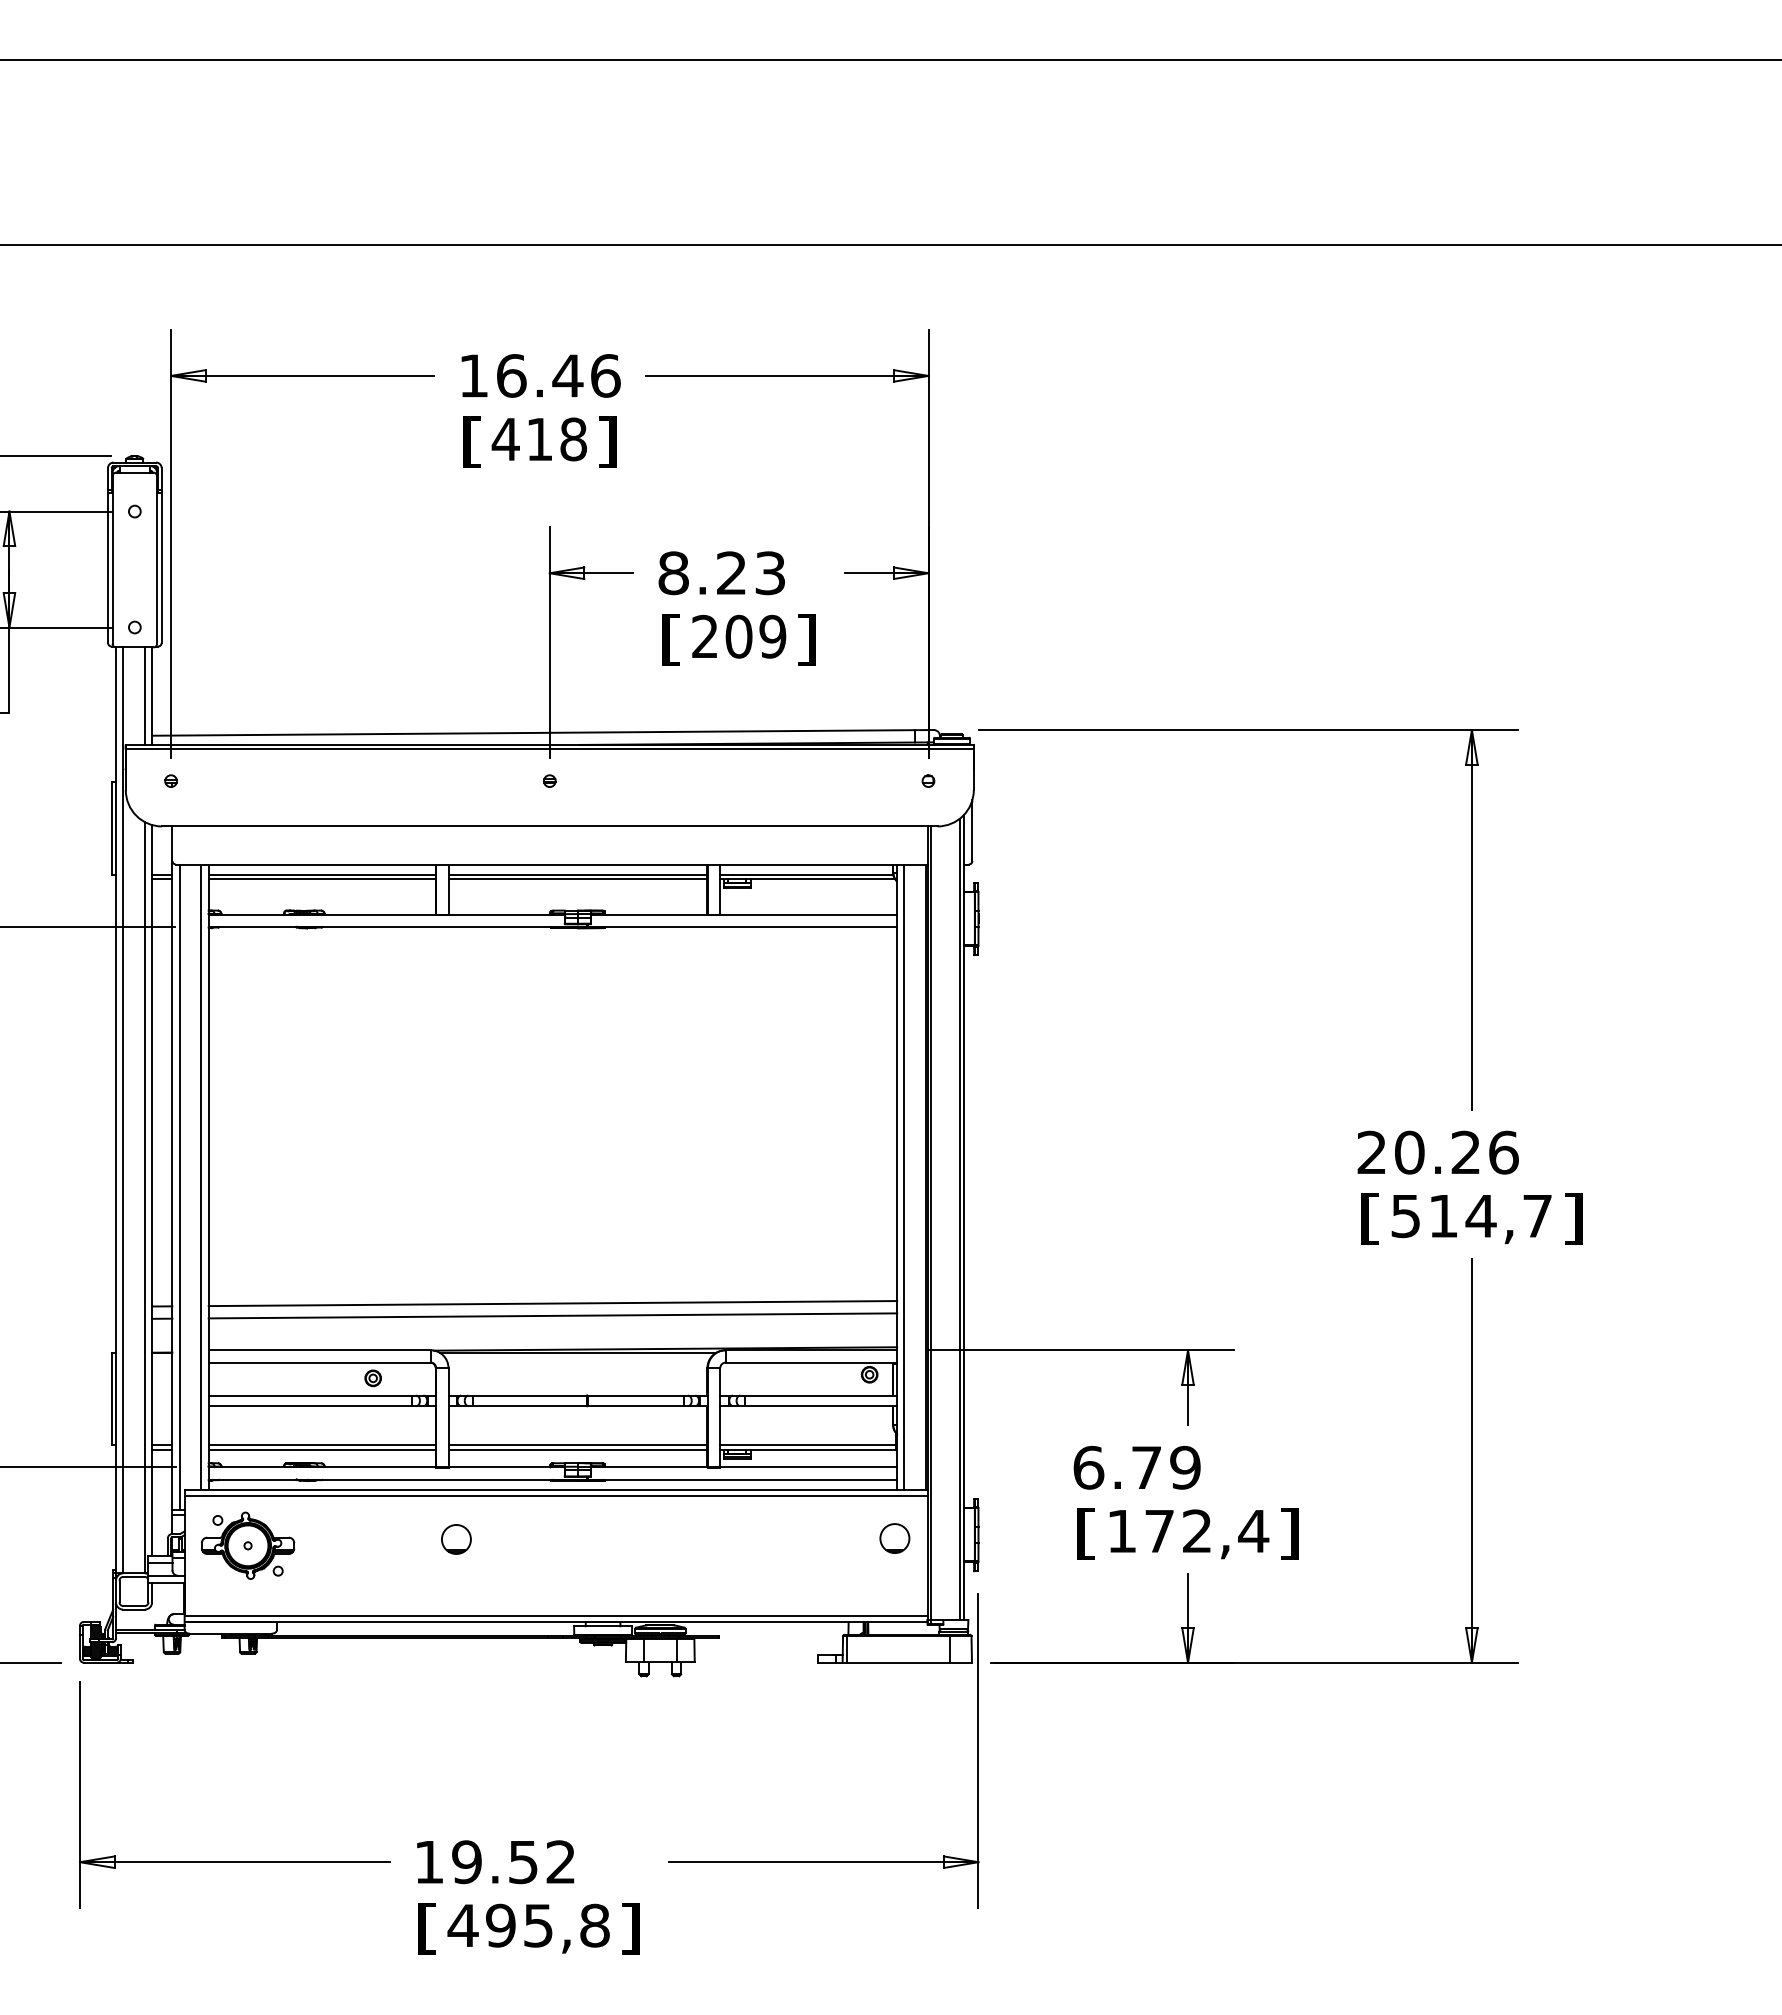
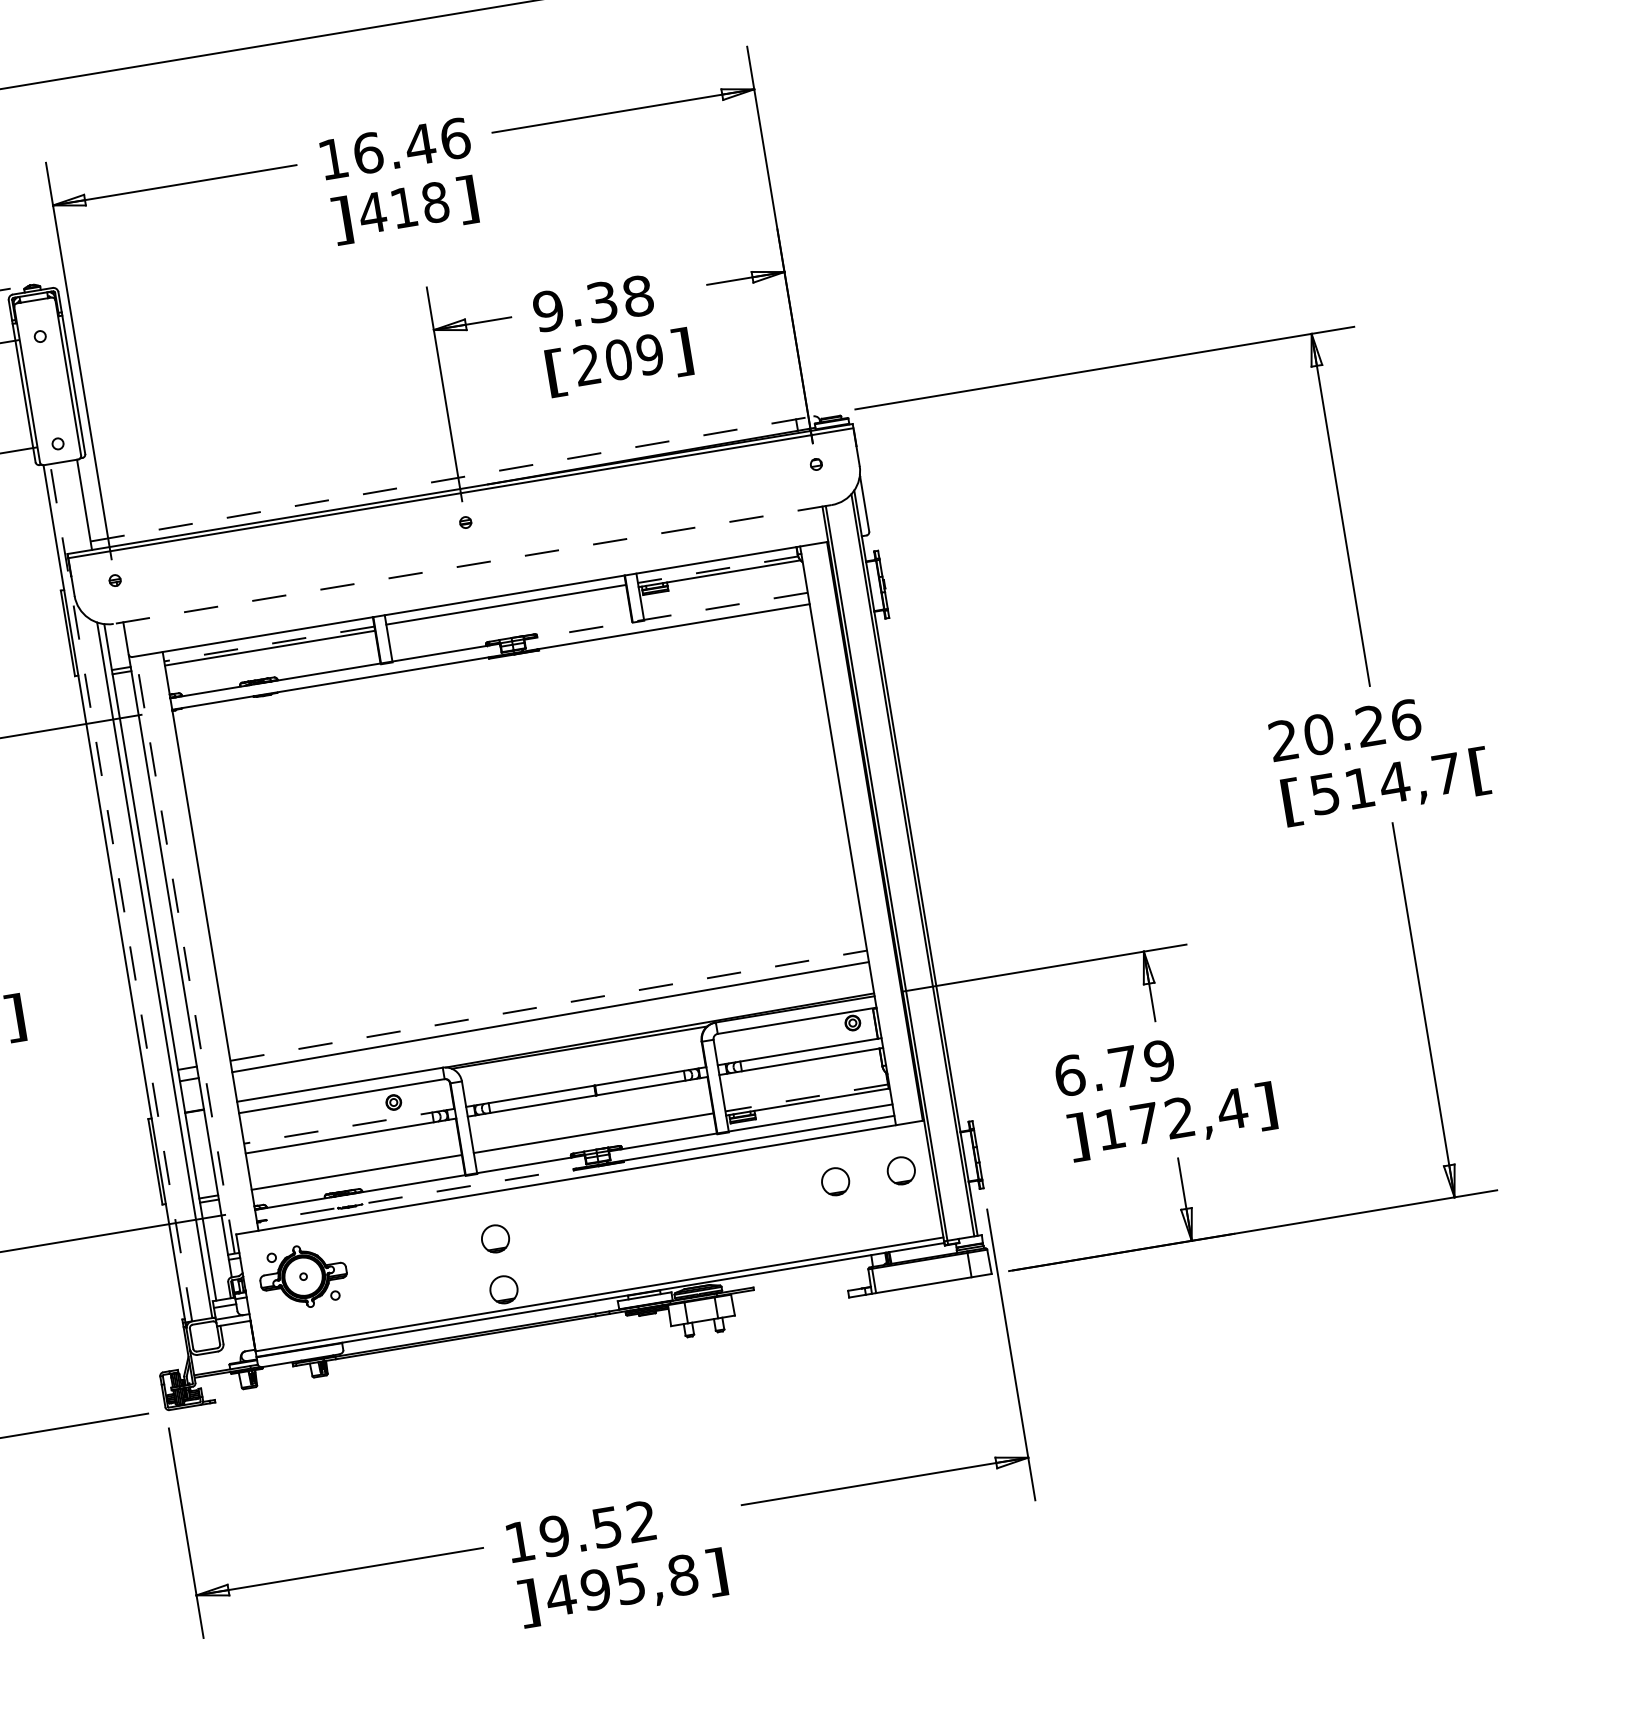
text: (472, 441) -> (342, 219), [ -> ]
text: (721, 573) -> (592, 303), 8.23 -> 9.38
line: (144, 695) -> (77, 505), removed
line: (542, 732) -> (451, 478), solid -> dashed
line: (549, 826) -> (472, 564), solid -> dashed
line: (321, 874) -> (268, 643), solid -> dashed
line: (806, 874) -> (717, 569), solid -> dashed
line: (577, 879) -> (506, 609), removed
line: (743, 914) -> (665, 616), solid -> dashed
line: (123, 1110) -> (121, 892), solid -> dashed
line: (201, 1176) -> (203, 941), removed
line: (904, 1176) -> (854, 834), removed
line: (179, 1187) -> (185, 955), solid -> dashed
text: (1573, 1218) -> (1480, 770), ] -> [
line: (553, 1303) -> (549, 1005), solid -> dashed
line: (322, 1395) -> (349, 1126), solid -> dashed
line: (808, 1445) -> (807, 1097), solid -> dashed
line: (321, 1449) -> (356, 1176), removed
line: (577, 1449) -> (593, 1137), removed
line: (397, 1479) -> (431, 1192), solid -> dashed
line: (555, 1495) -> (580, 1183), removed
text: (1086, 1533) -> (1077, 1136), [ -> ]
part: (823, 1538) -> (835, 1181), added
part: (456, 1594) -> (504, 1289), added
text: (427, 1928) -> (528, 1603), [ -> ]

